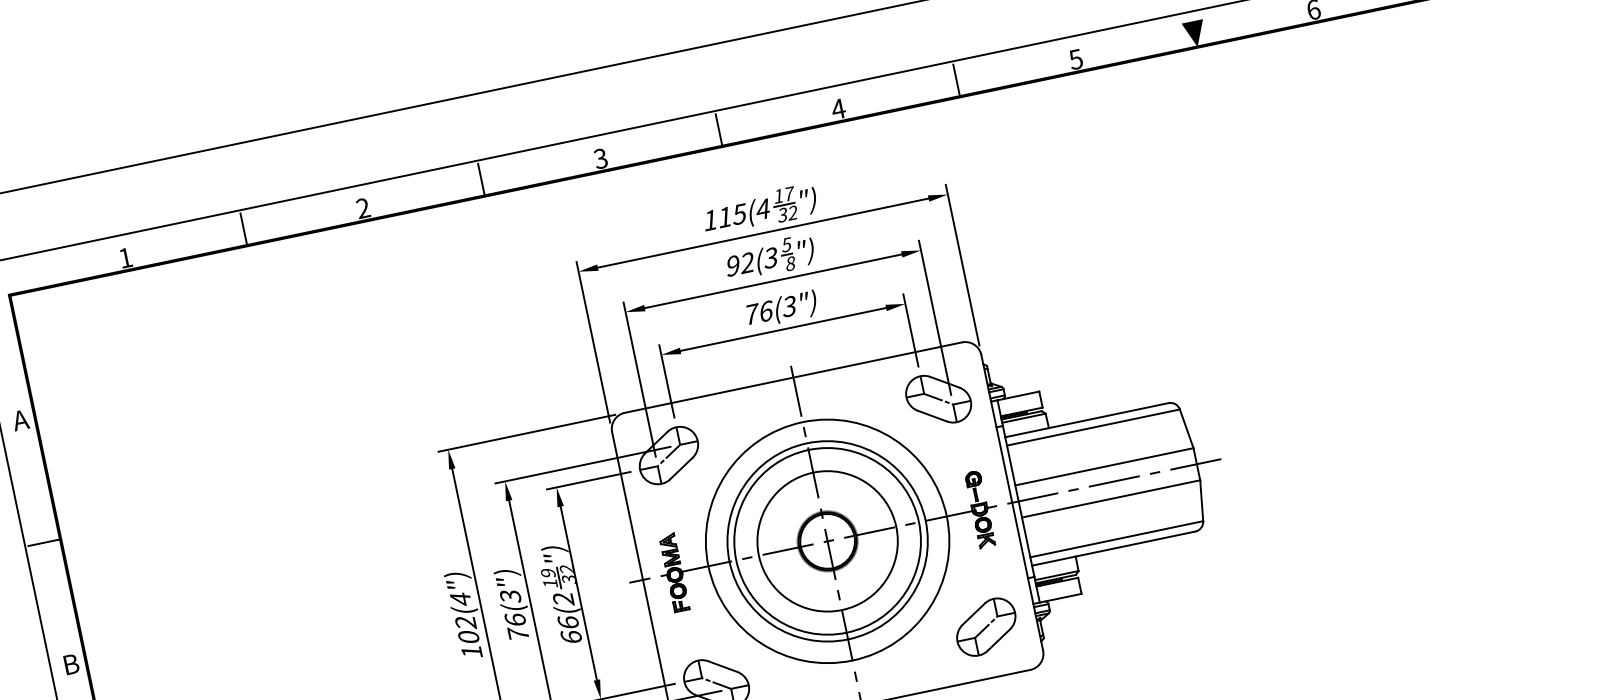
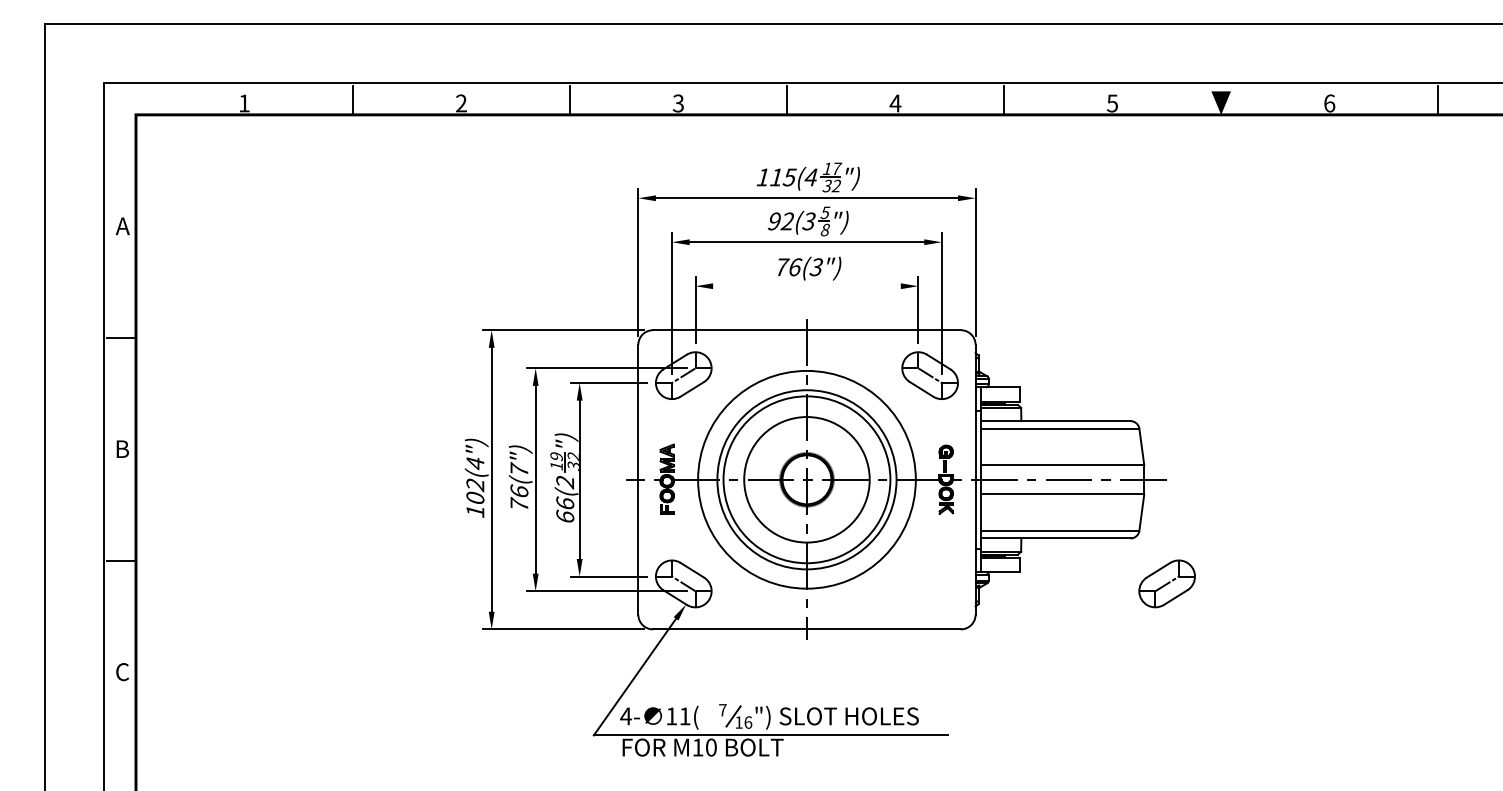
line: (782, 329) -> (806, 286), removed
text: (510, 595) -> (519, 469), 76(3") -> 76(7")
part: (985, 626) -> (1166, 583), moved

